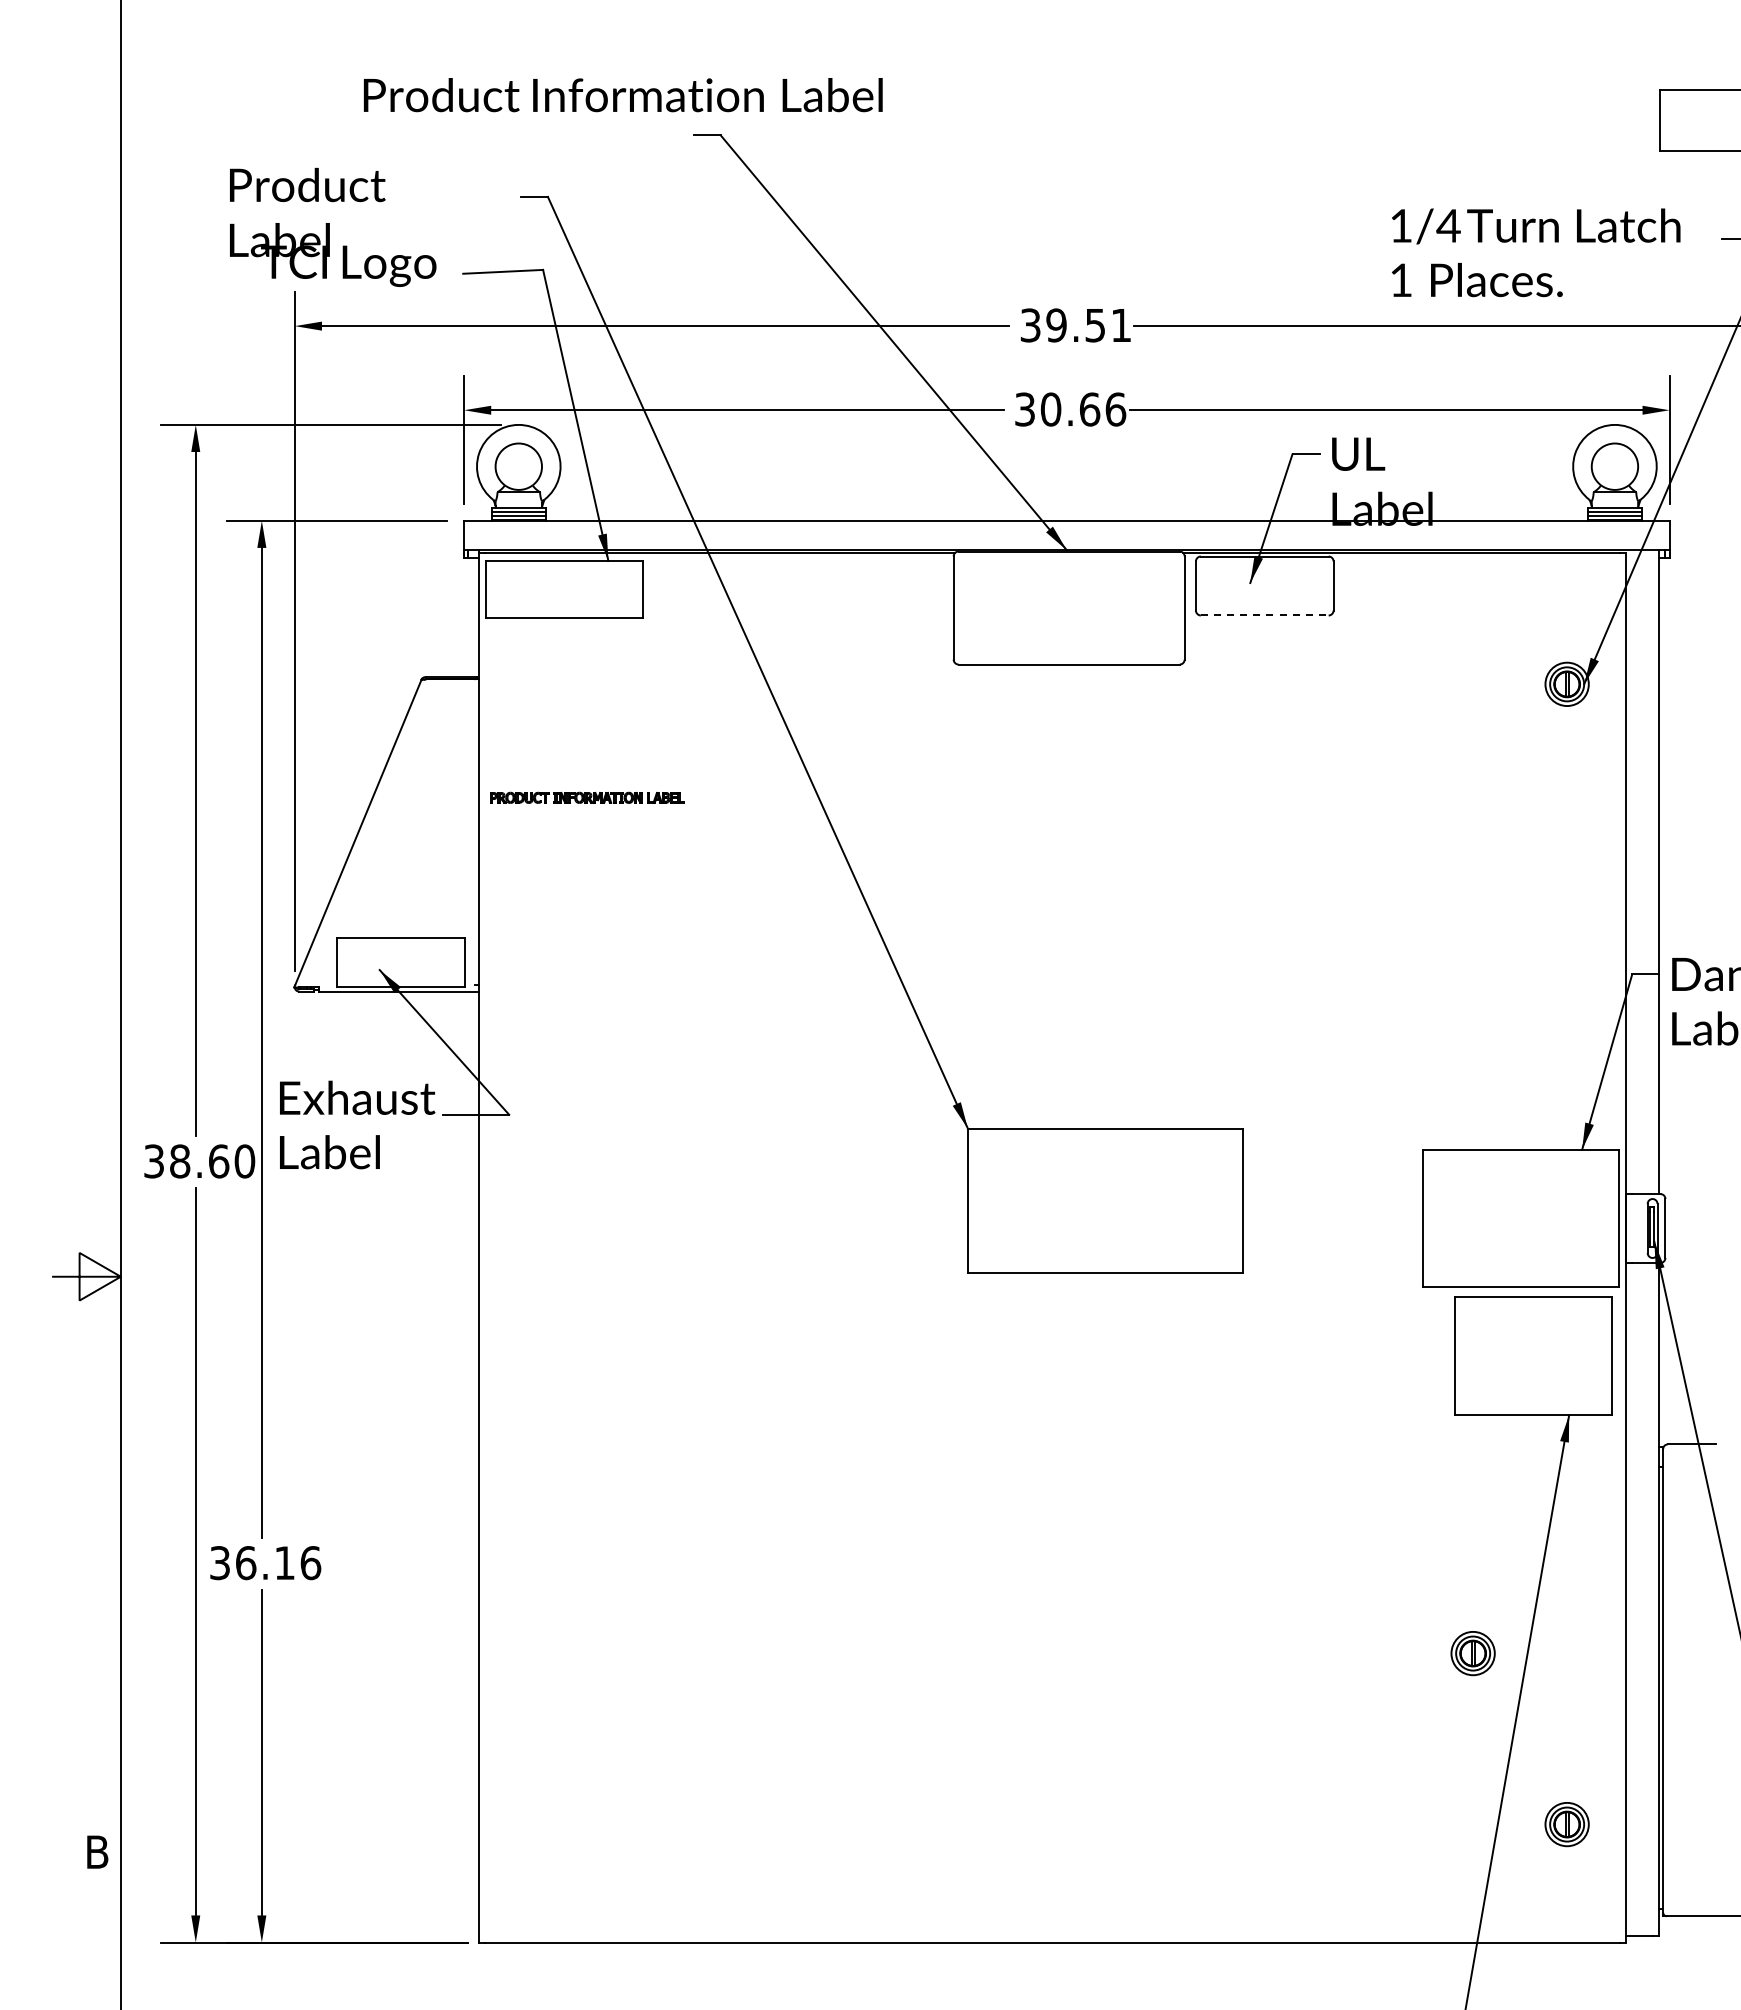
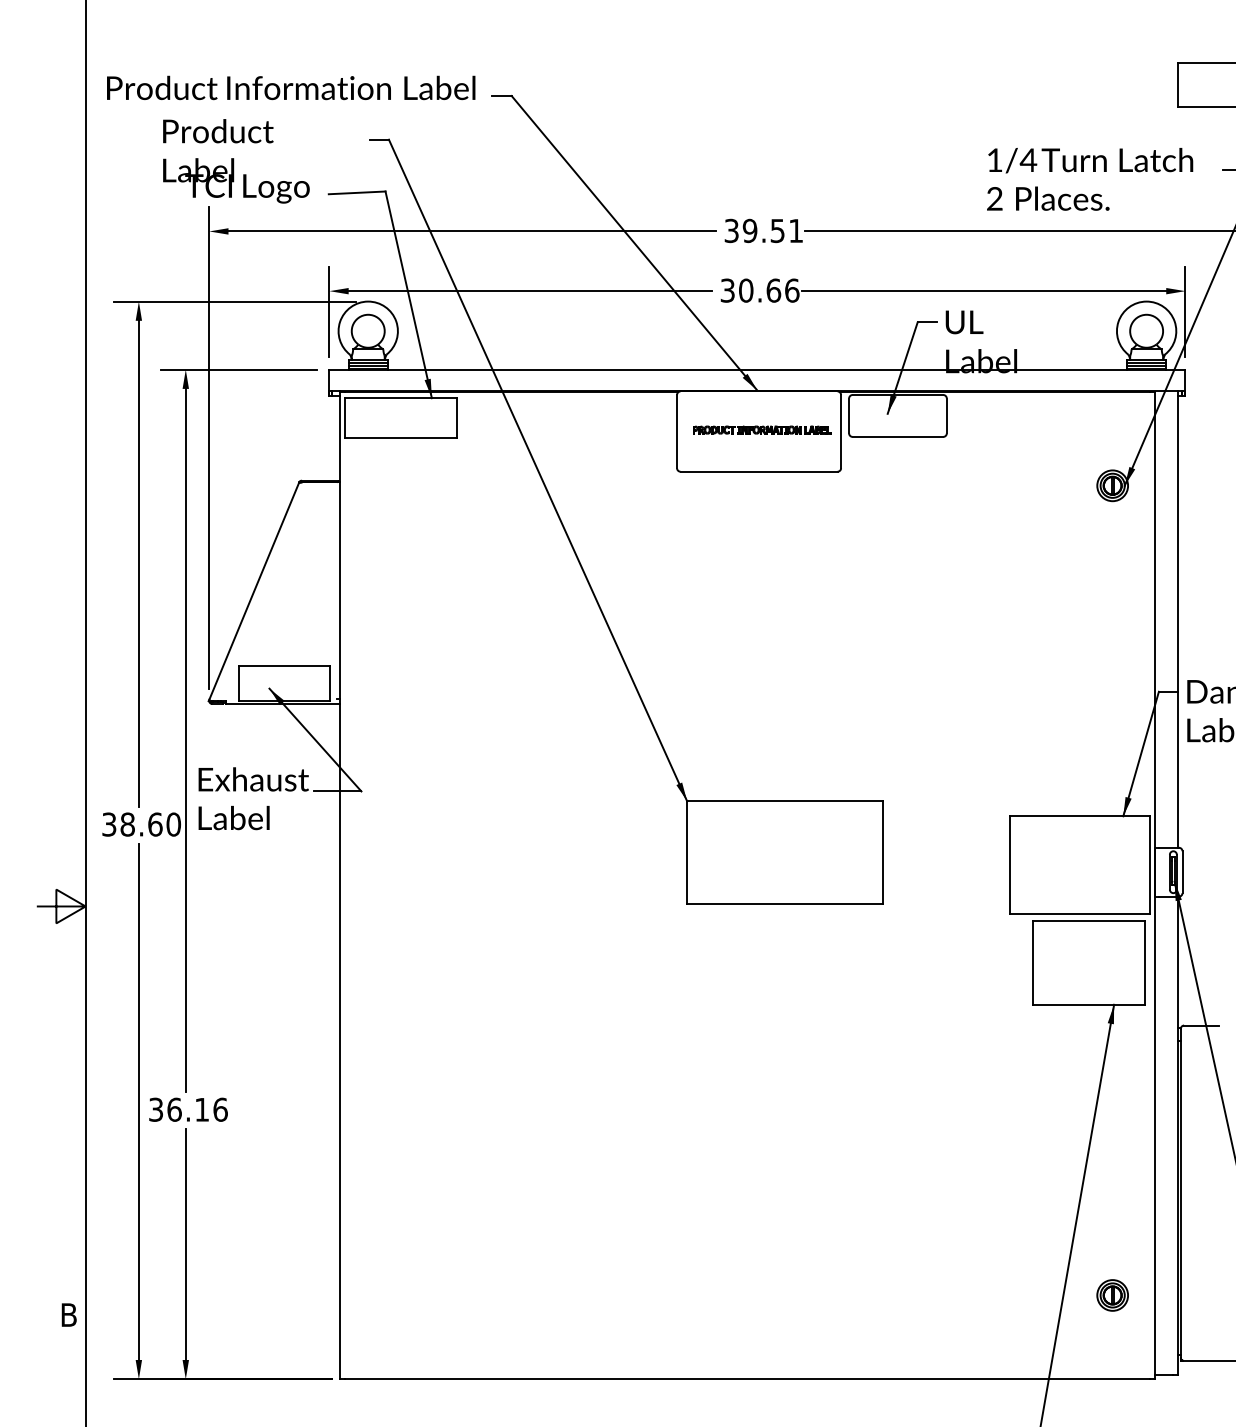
text: (623, 95) -> (291, 88), moved
text: (1401, 279) -> (995, 198), 1 -> 2
line: (1264, 615) -> (897, 436), dashed -> solid
part: (587, 797) -> (762, 429), moved
part: (1472, 1653) -> (1045, 1173), removed

